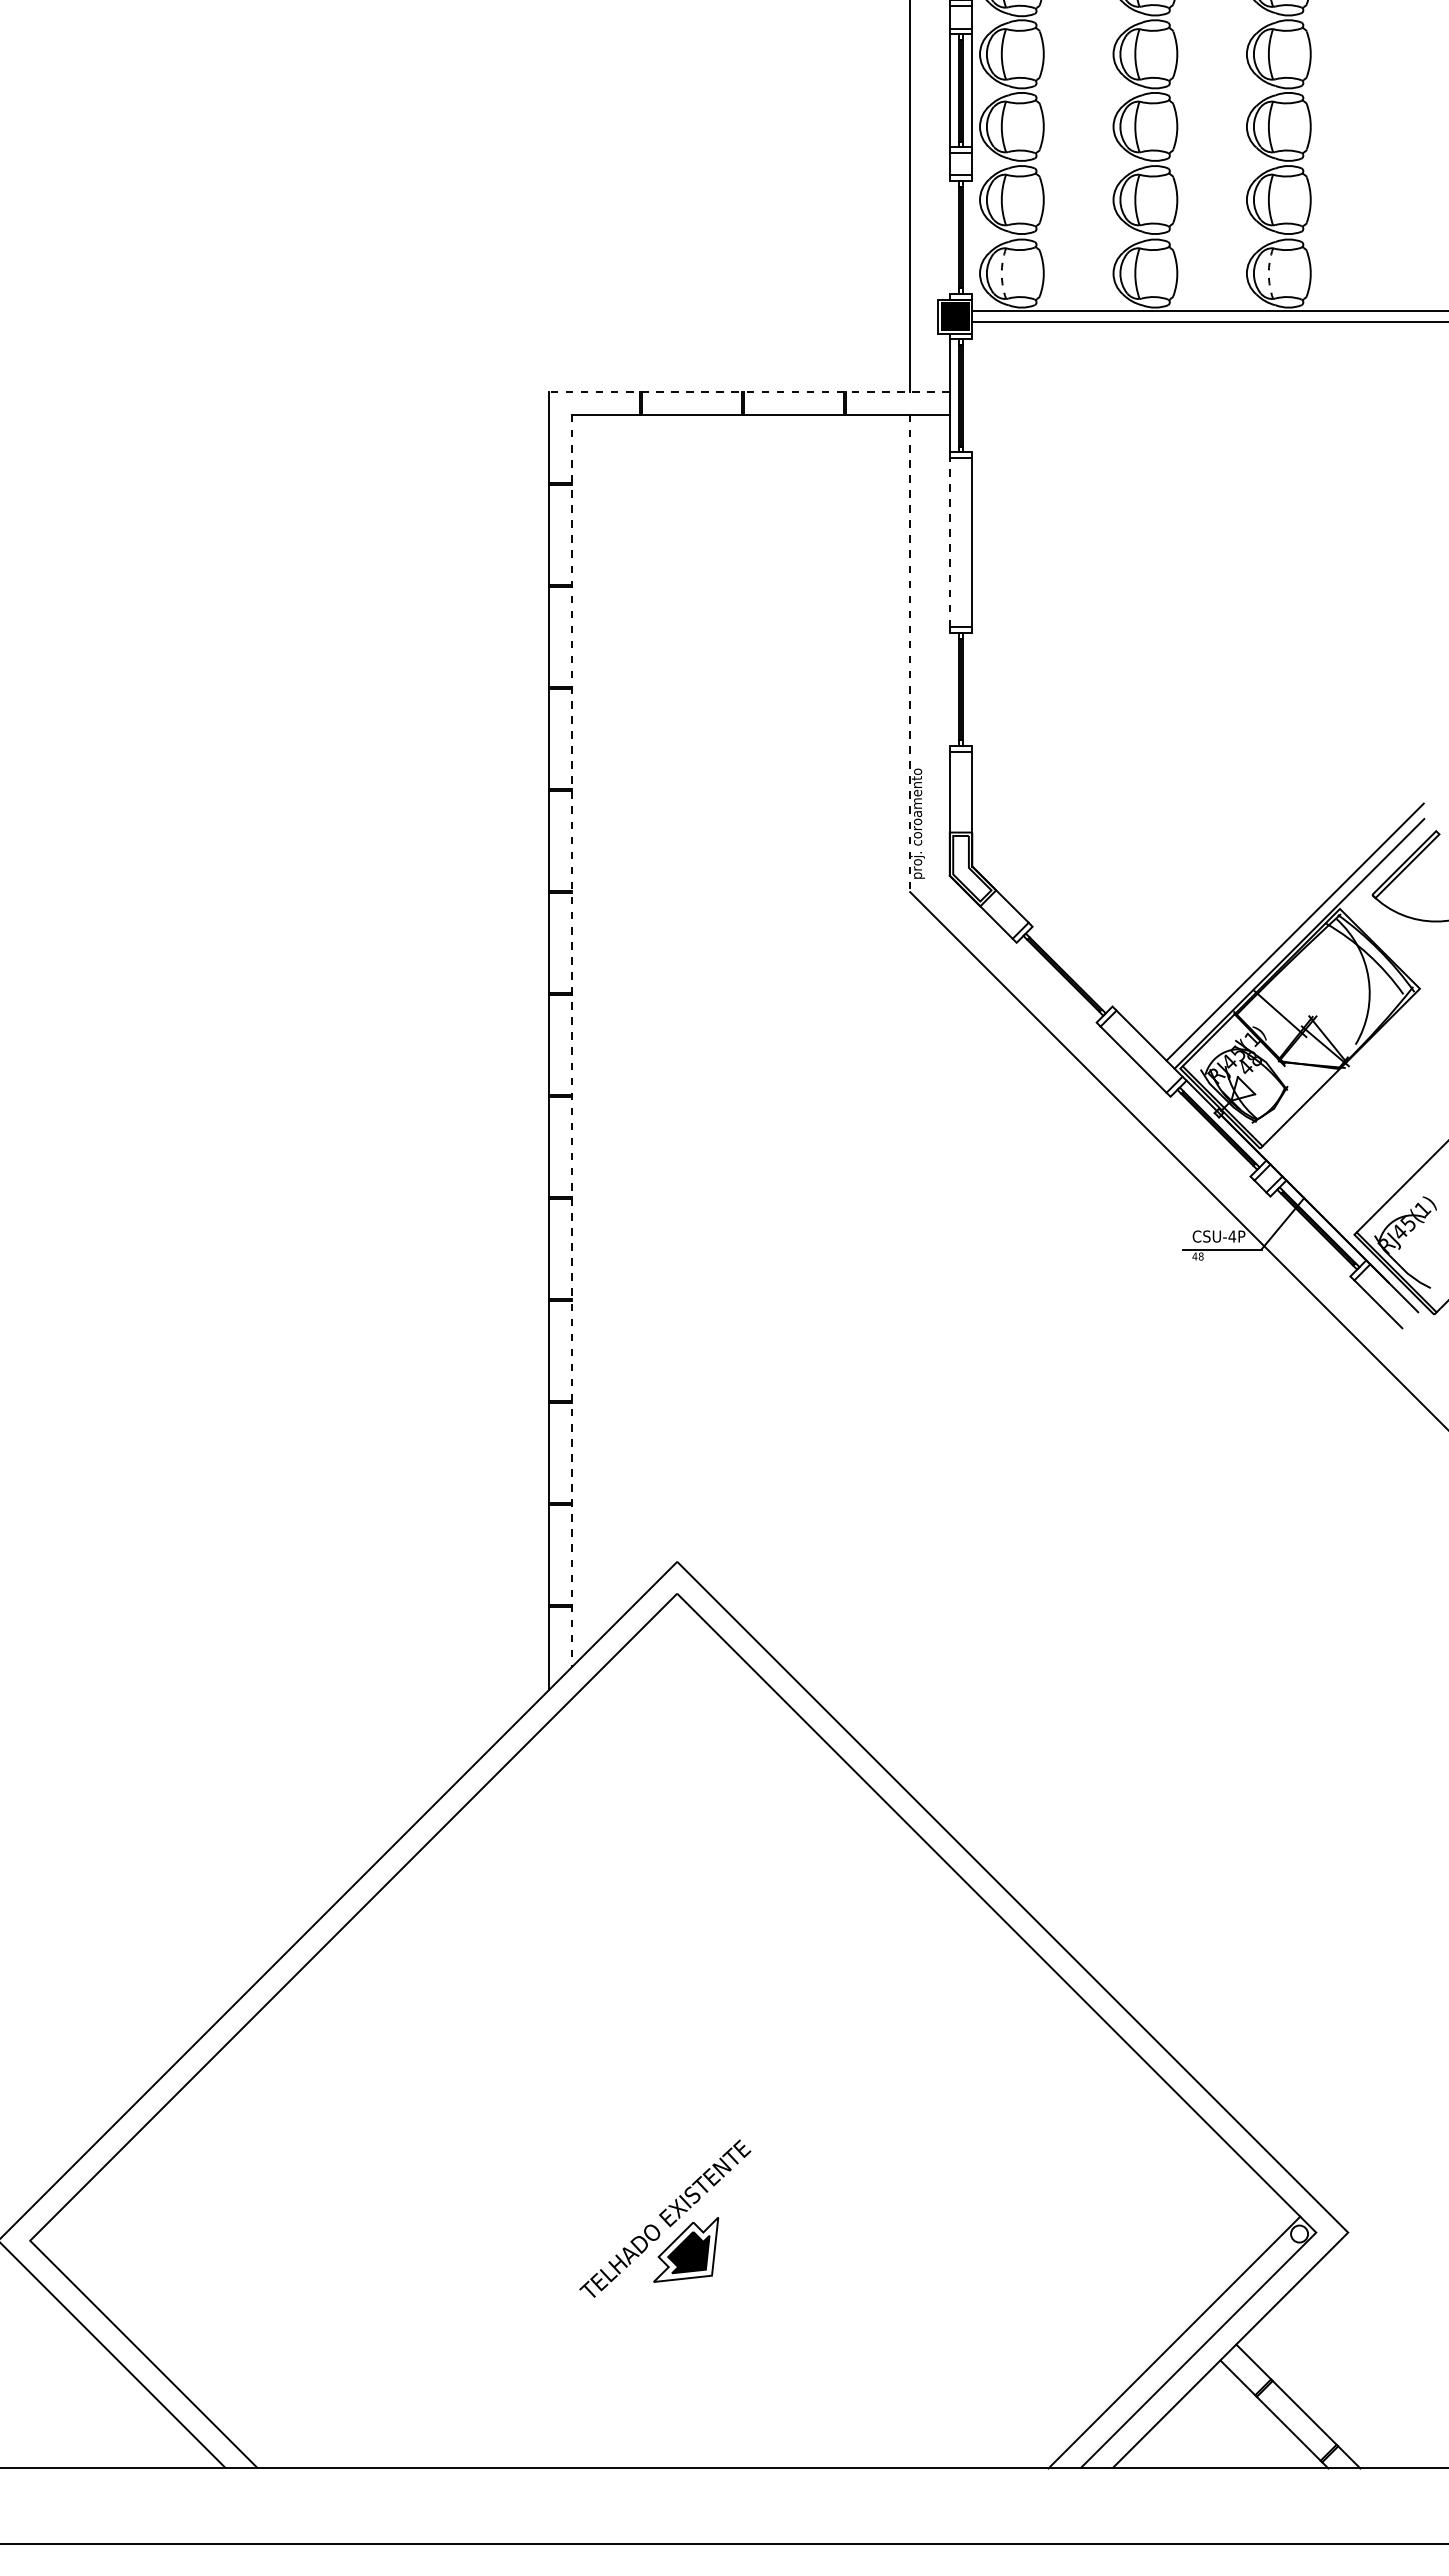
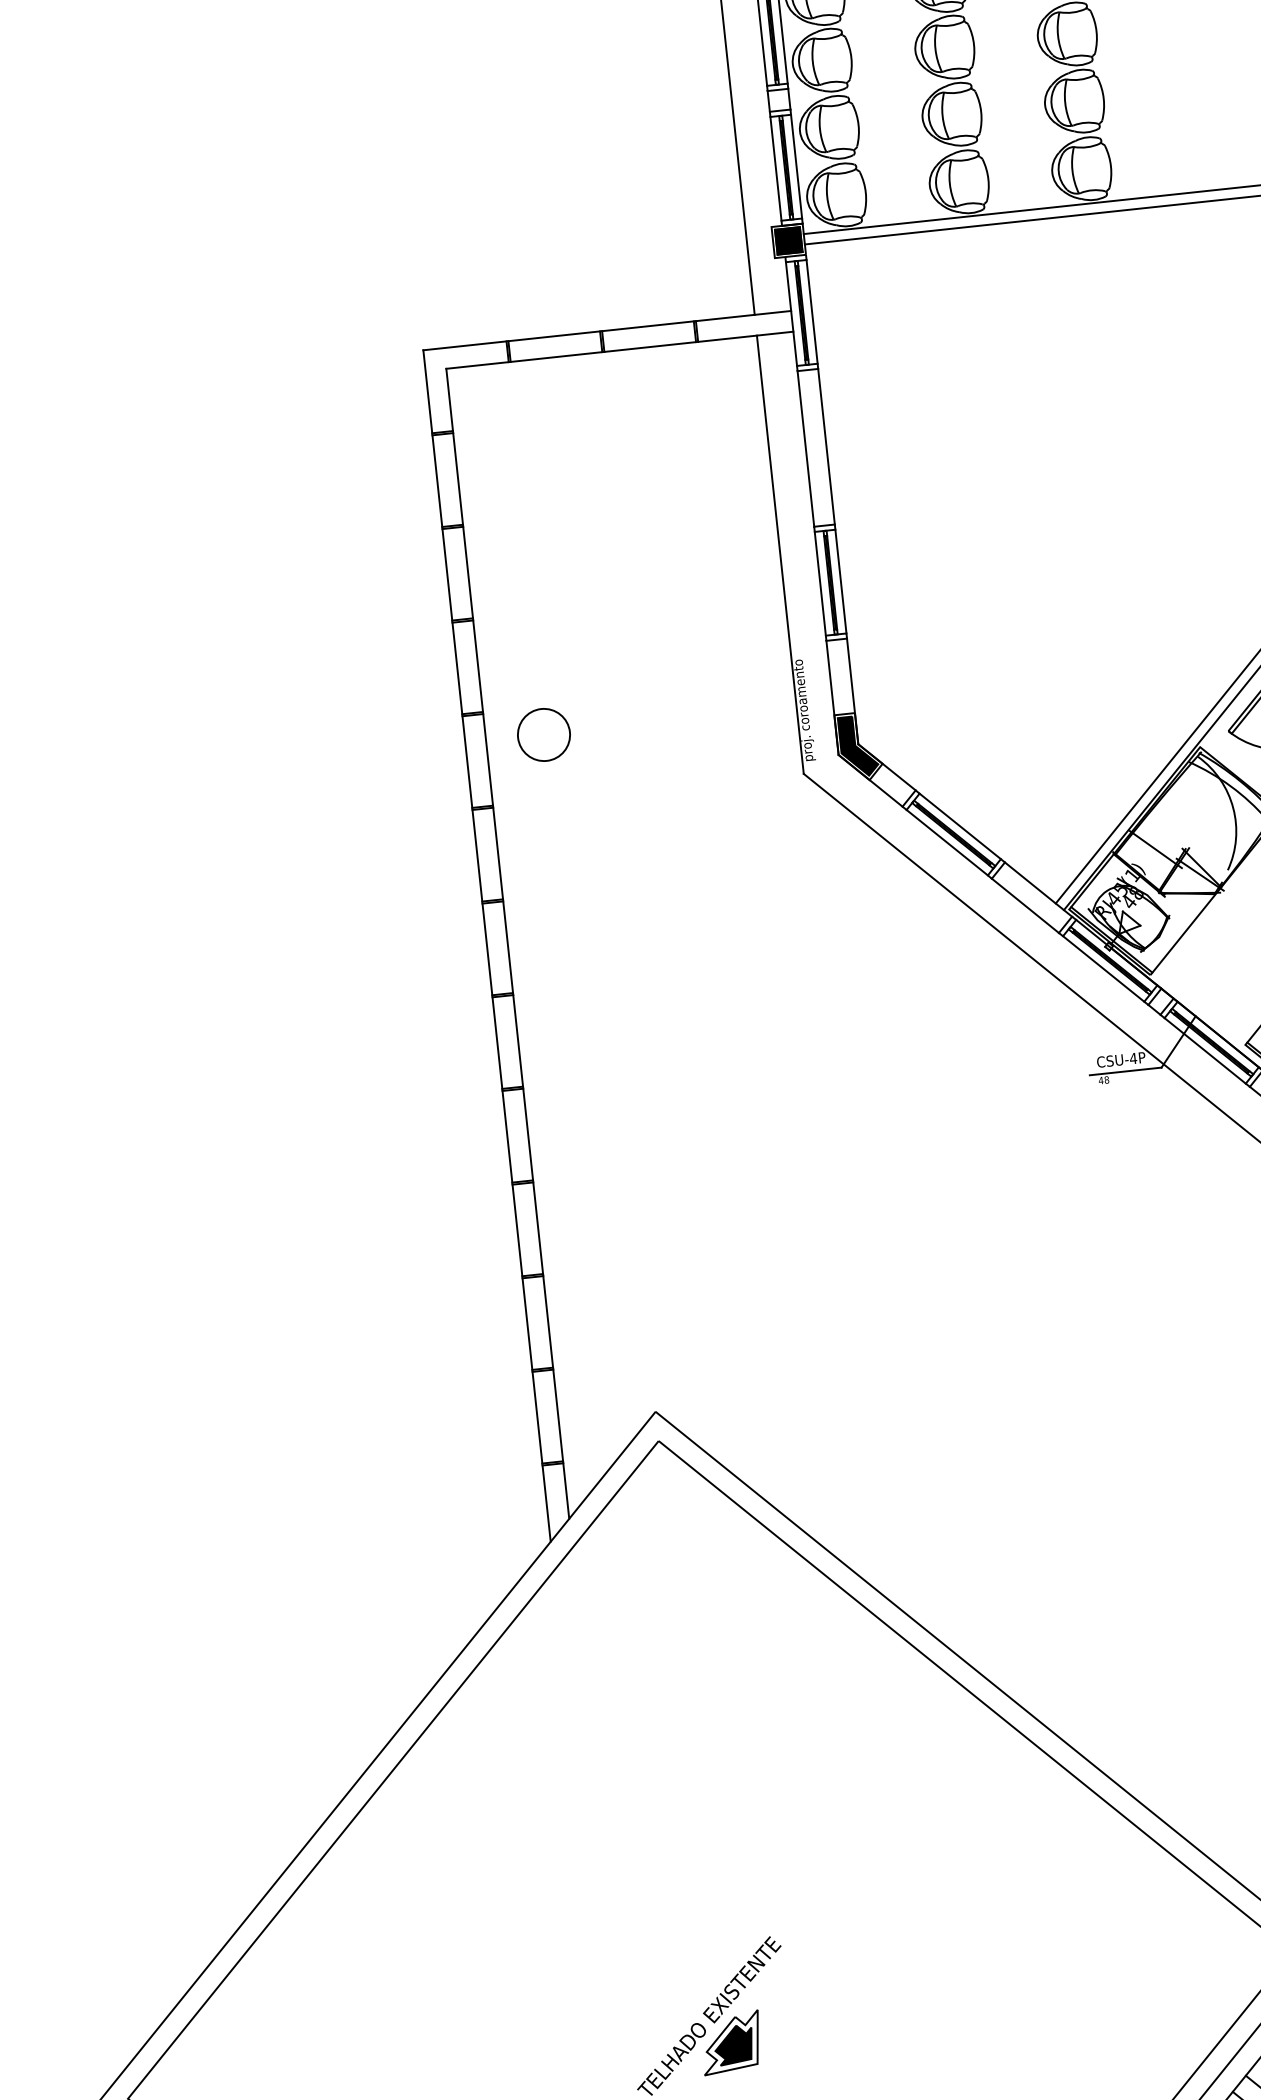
line: (949, 237) -> (775, 168), added
line: (972, 237) -> (796, 166), added
arc: (1001, 273) -> (826, 196), dashed -> solid
arc: (1268, 273) -> (1072, 170), dashed -> solid
line: (749, 392) -> (607, 330), dashed -> solid
line: (972, 395) -> (812, 311), added
line: (949, 542) -> (805, 448), dashed -> solid
line: (910, 653) -> (780, 554), dashed -> solid
line: (949, 688) -> (819, 583), added
line: (972, 688) -> (841, 580), added
circle: (634, 820) -> (543, 735), added
fill: (972, 868) -> (858, 746), added
line: (1072, 966) -> (960, 826), added
line: (1056, 982) -> (947, 842), added
line: (571, 1041) -> (507, 944), dashed -> solid
line: (1210, 1136) -> (1103, 968), added
line: (1310, 1236) -> (1205, 1050), added

